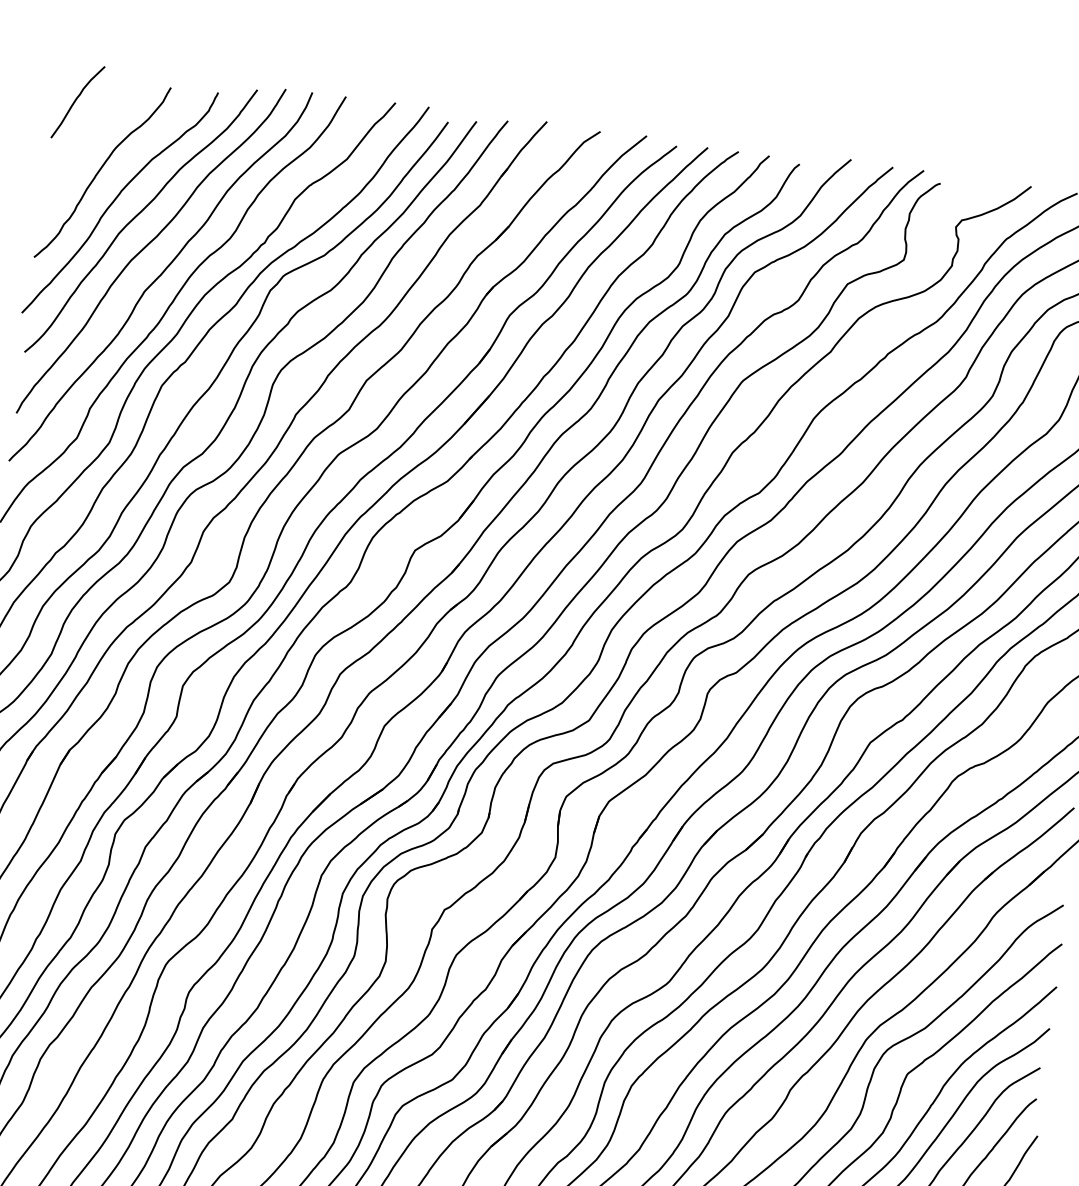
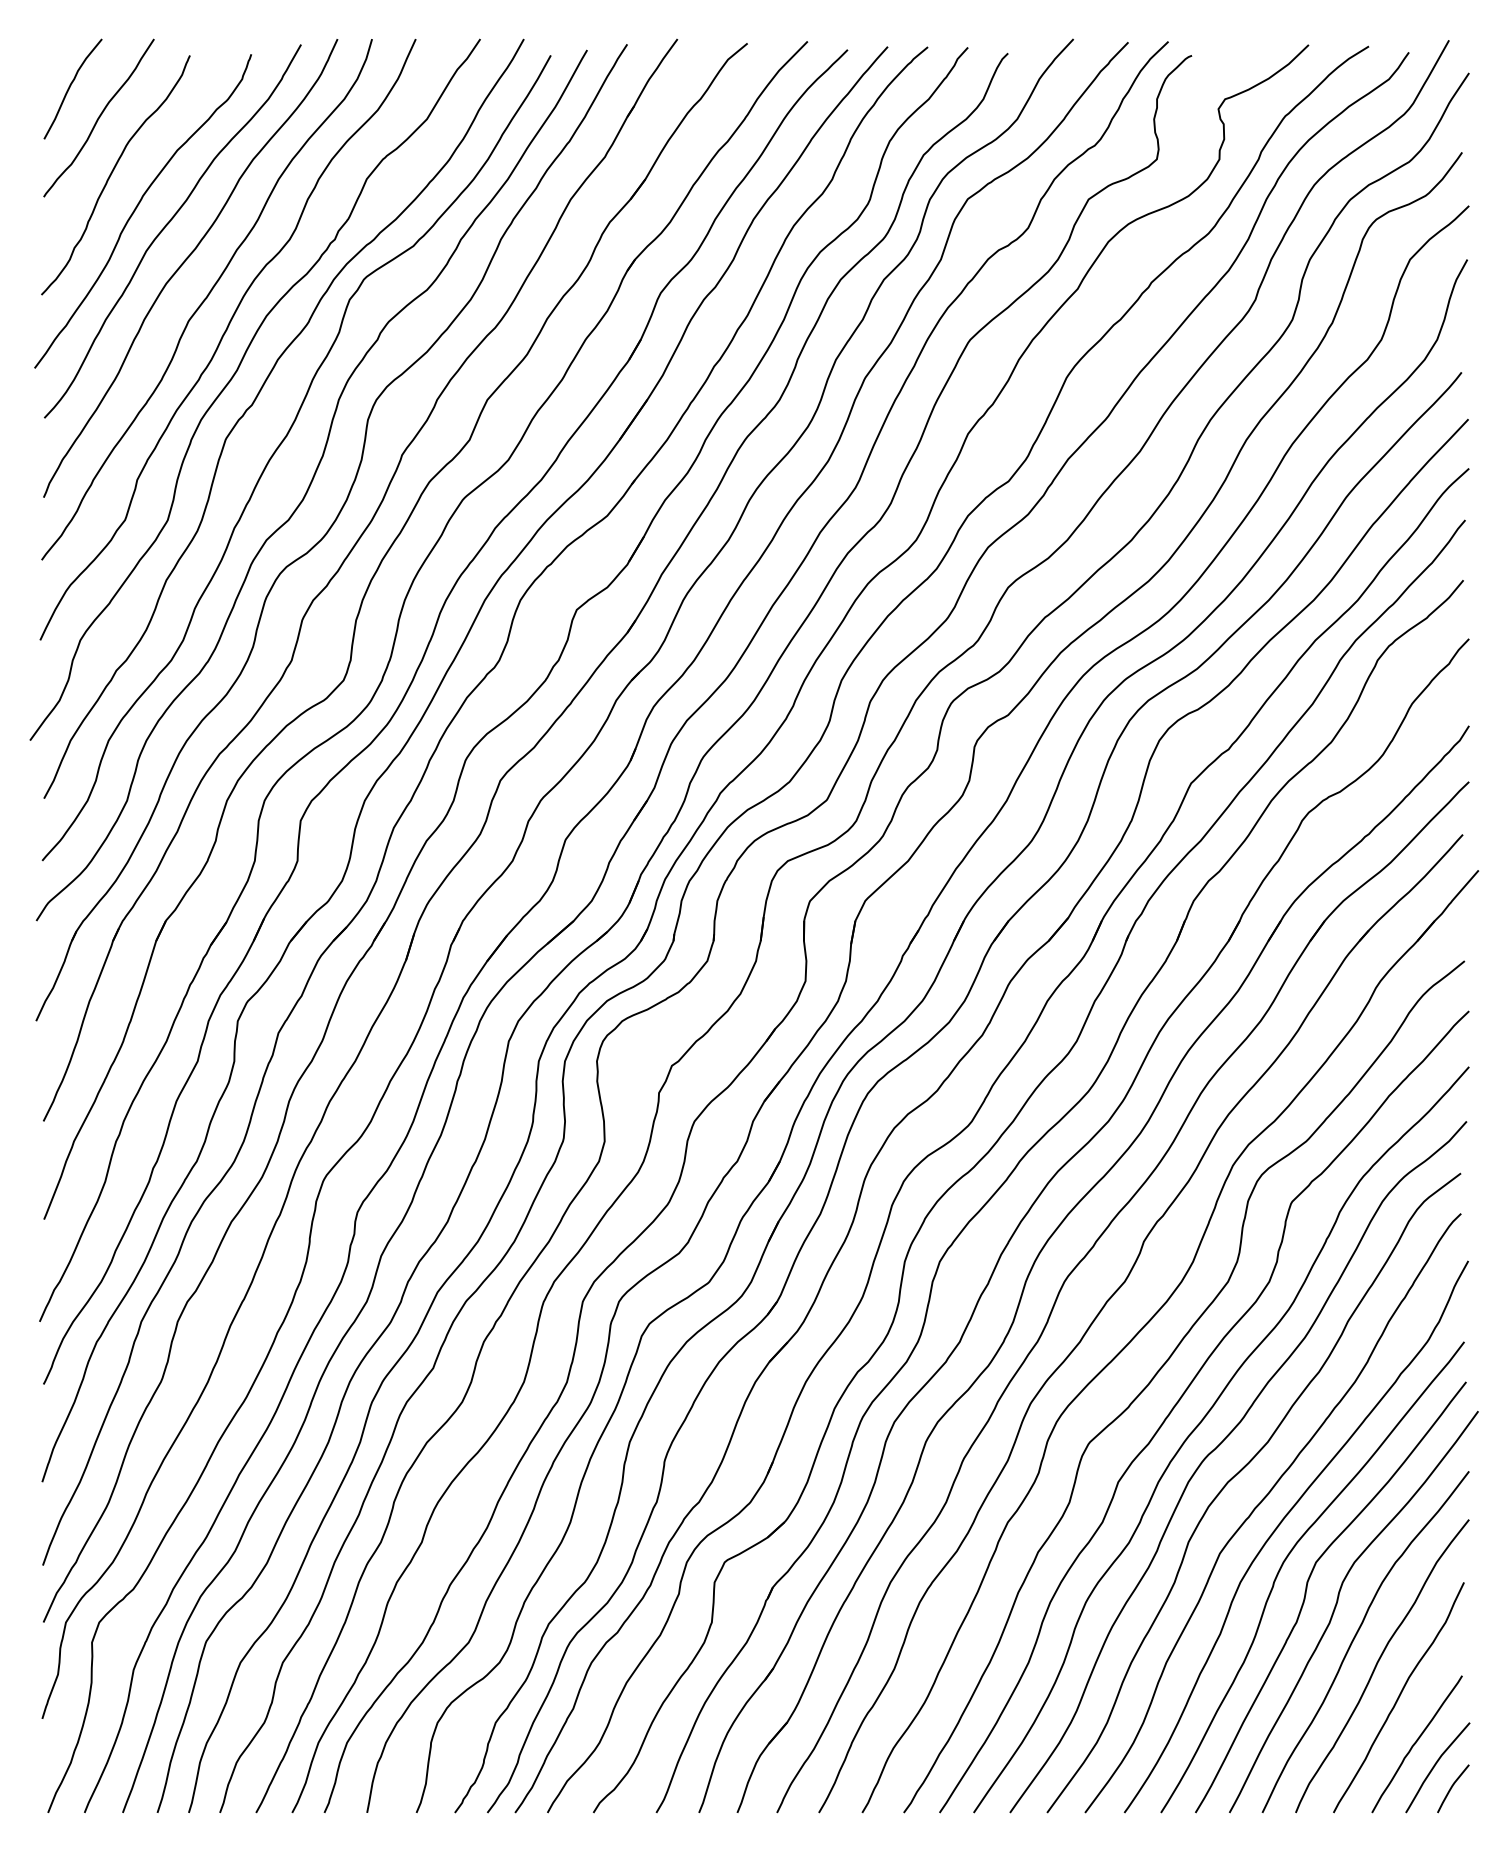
curve: (94, 126) -> (98, 117), added

